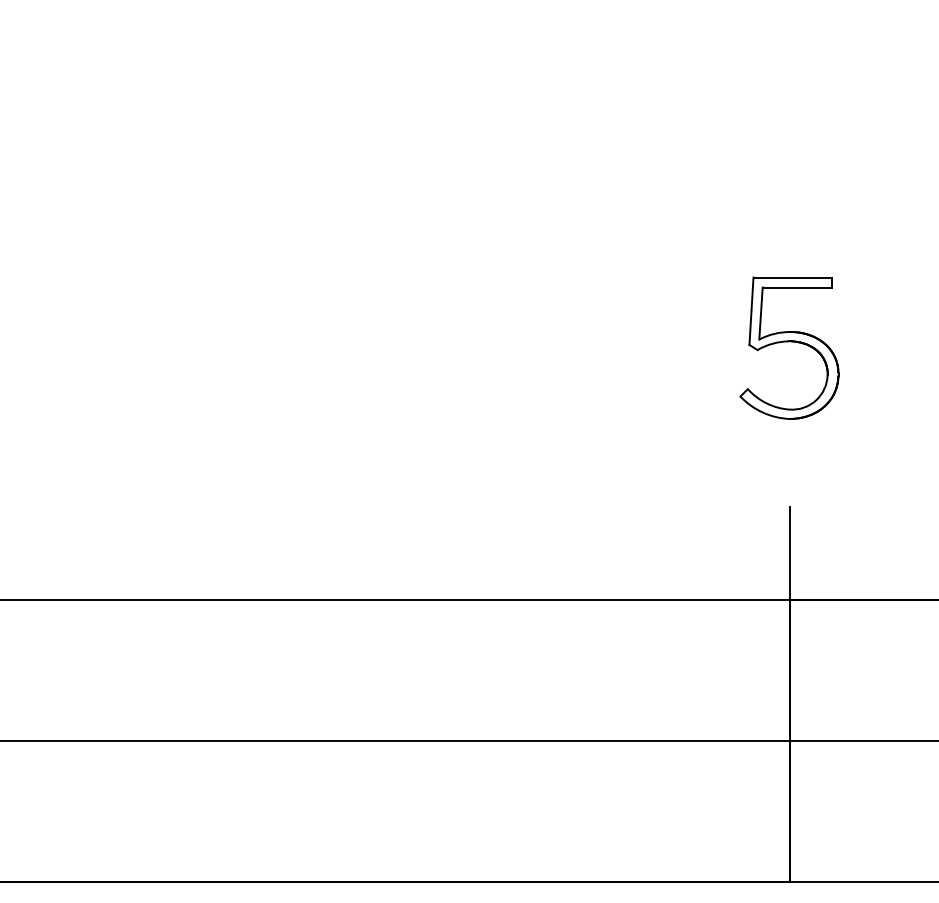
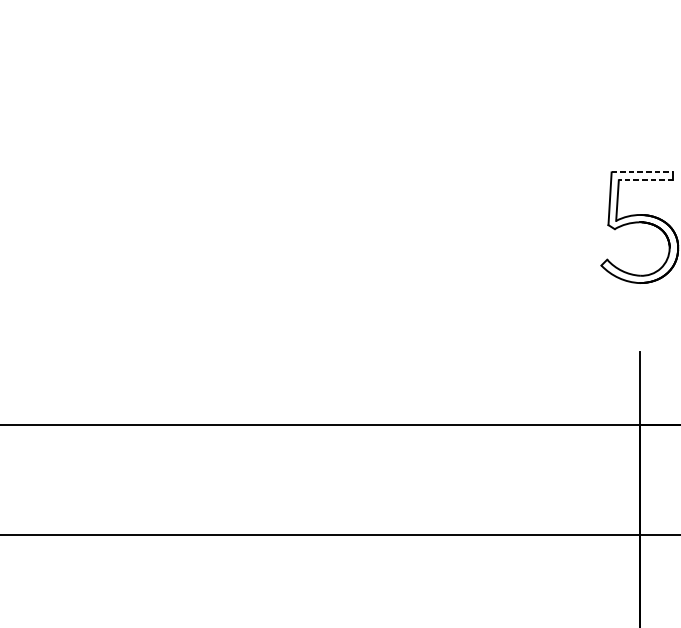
line: (793, 277) -> (642, 172), solid -> dashed
line: (797, 287) -> (646, 180), solid -> dashed

